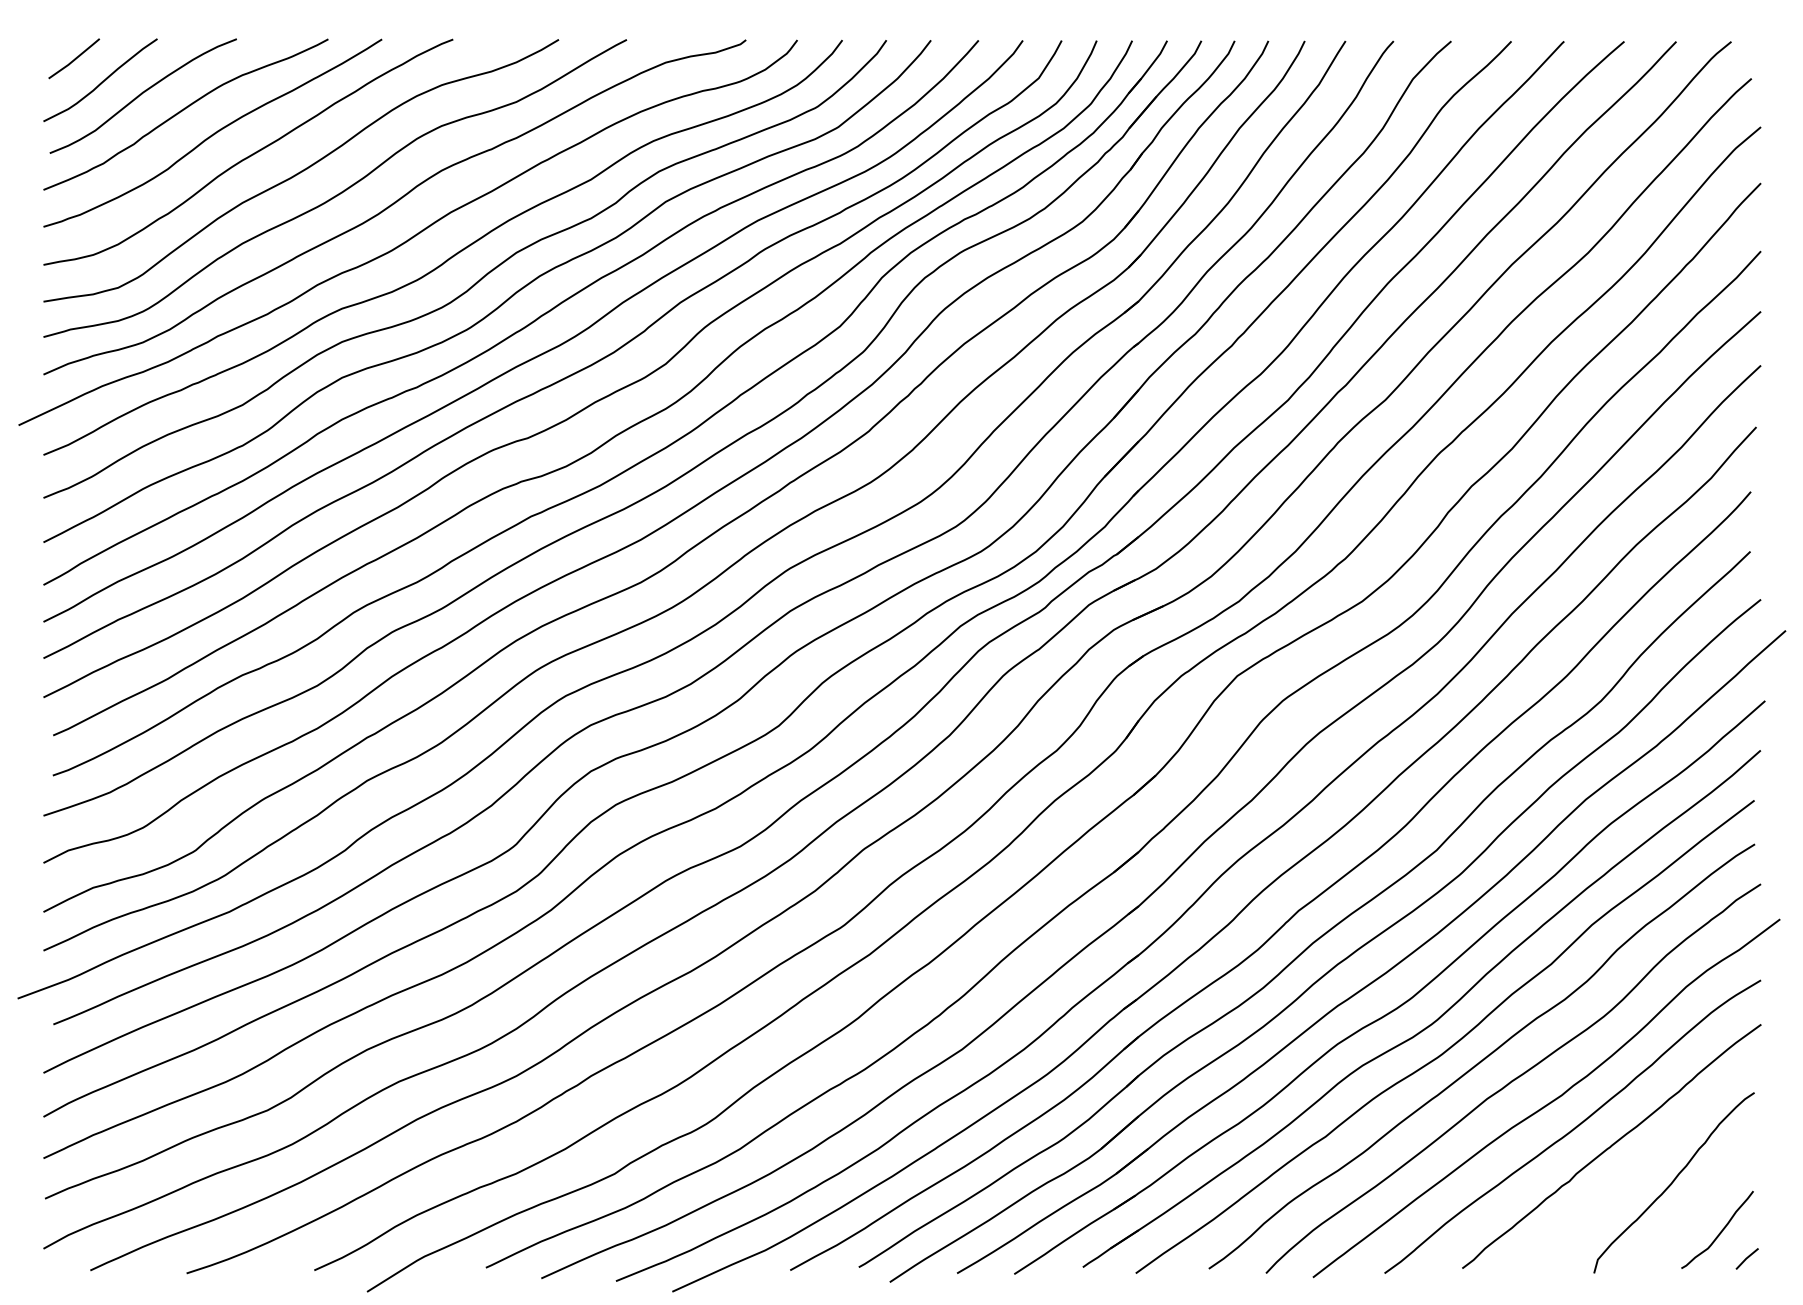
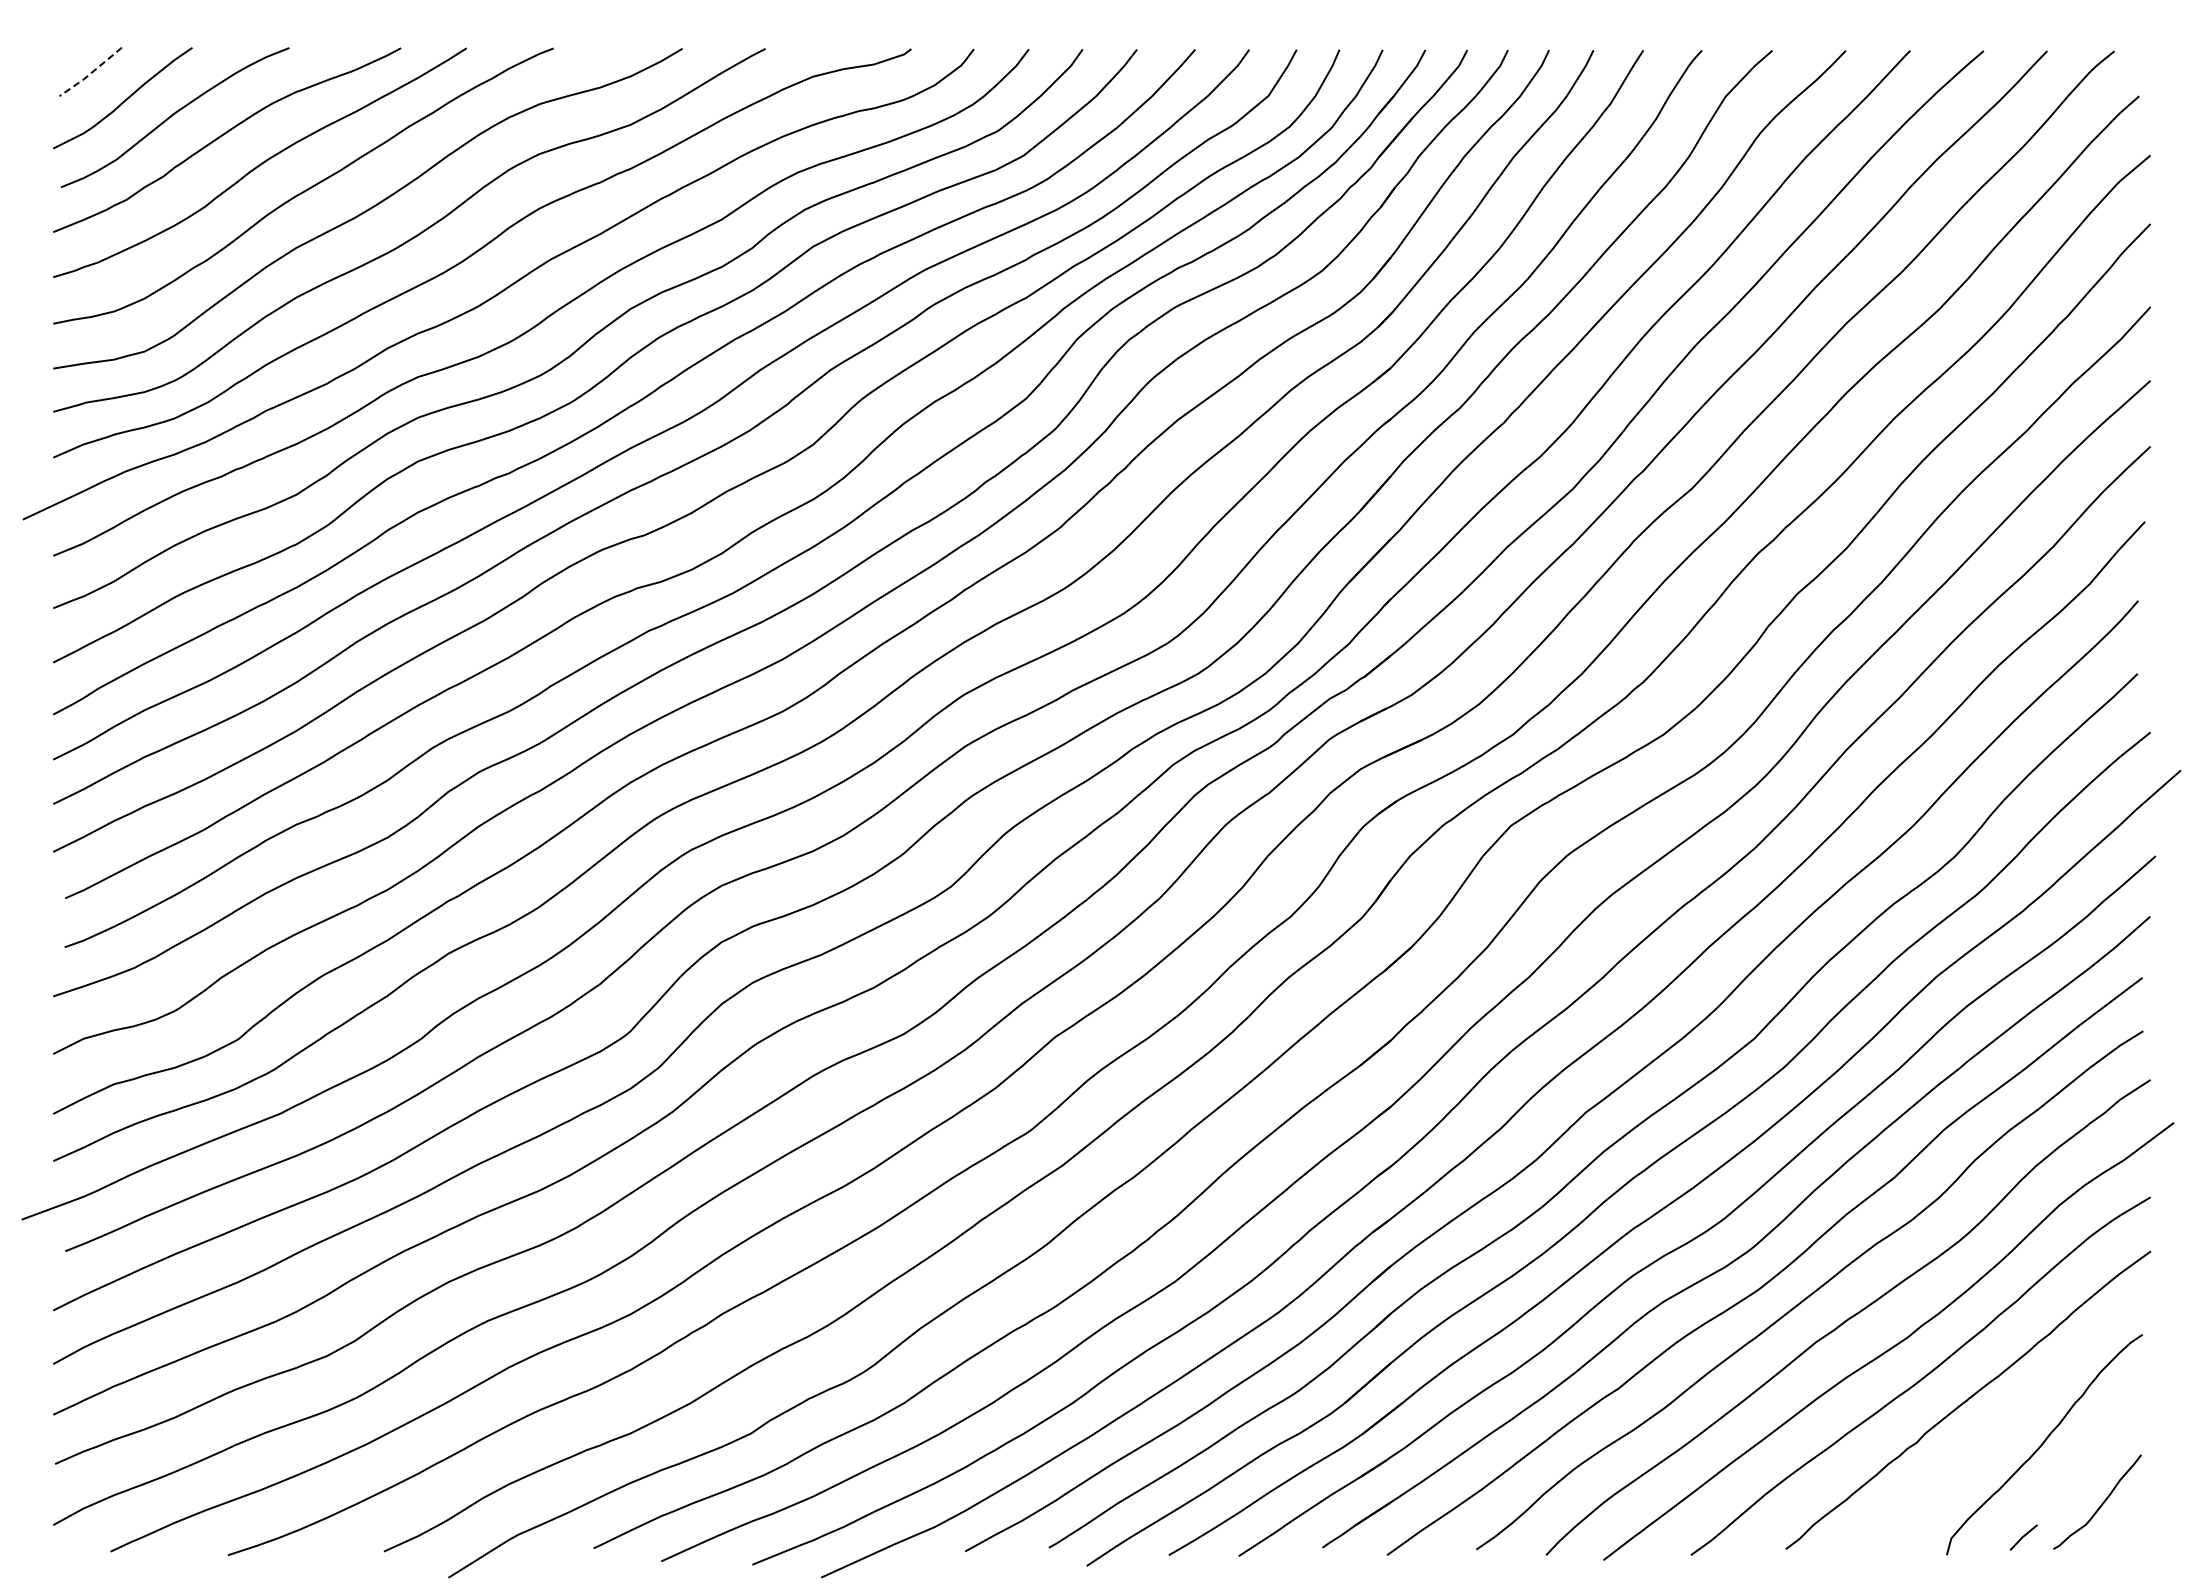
line: (74, 60) -> (91, 73), solid -> dashed
line: (1747, 1258) -> (2023, 1537), moved

